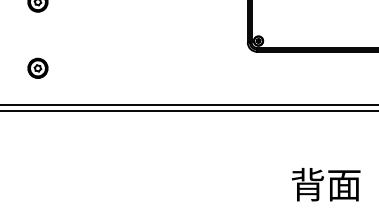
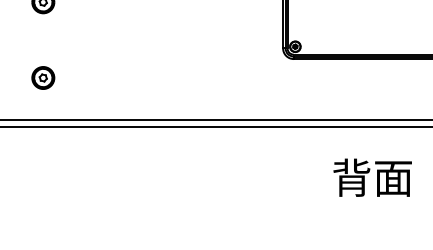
text: (325, 184) -> (371, 177), moved

